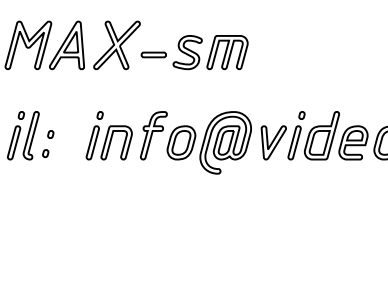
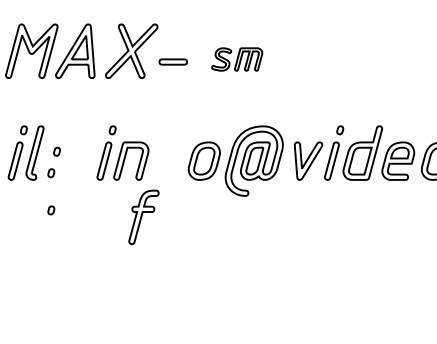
part: (210, 52) -> (237, 59), size x0.6
part: (153, 135) -> (143, 217), moved
part: (45, 186) -> (51, 210), added

